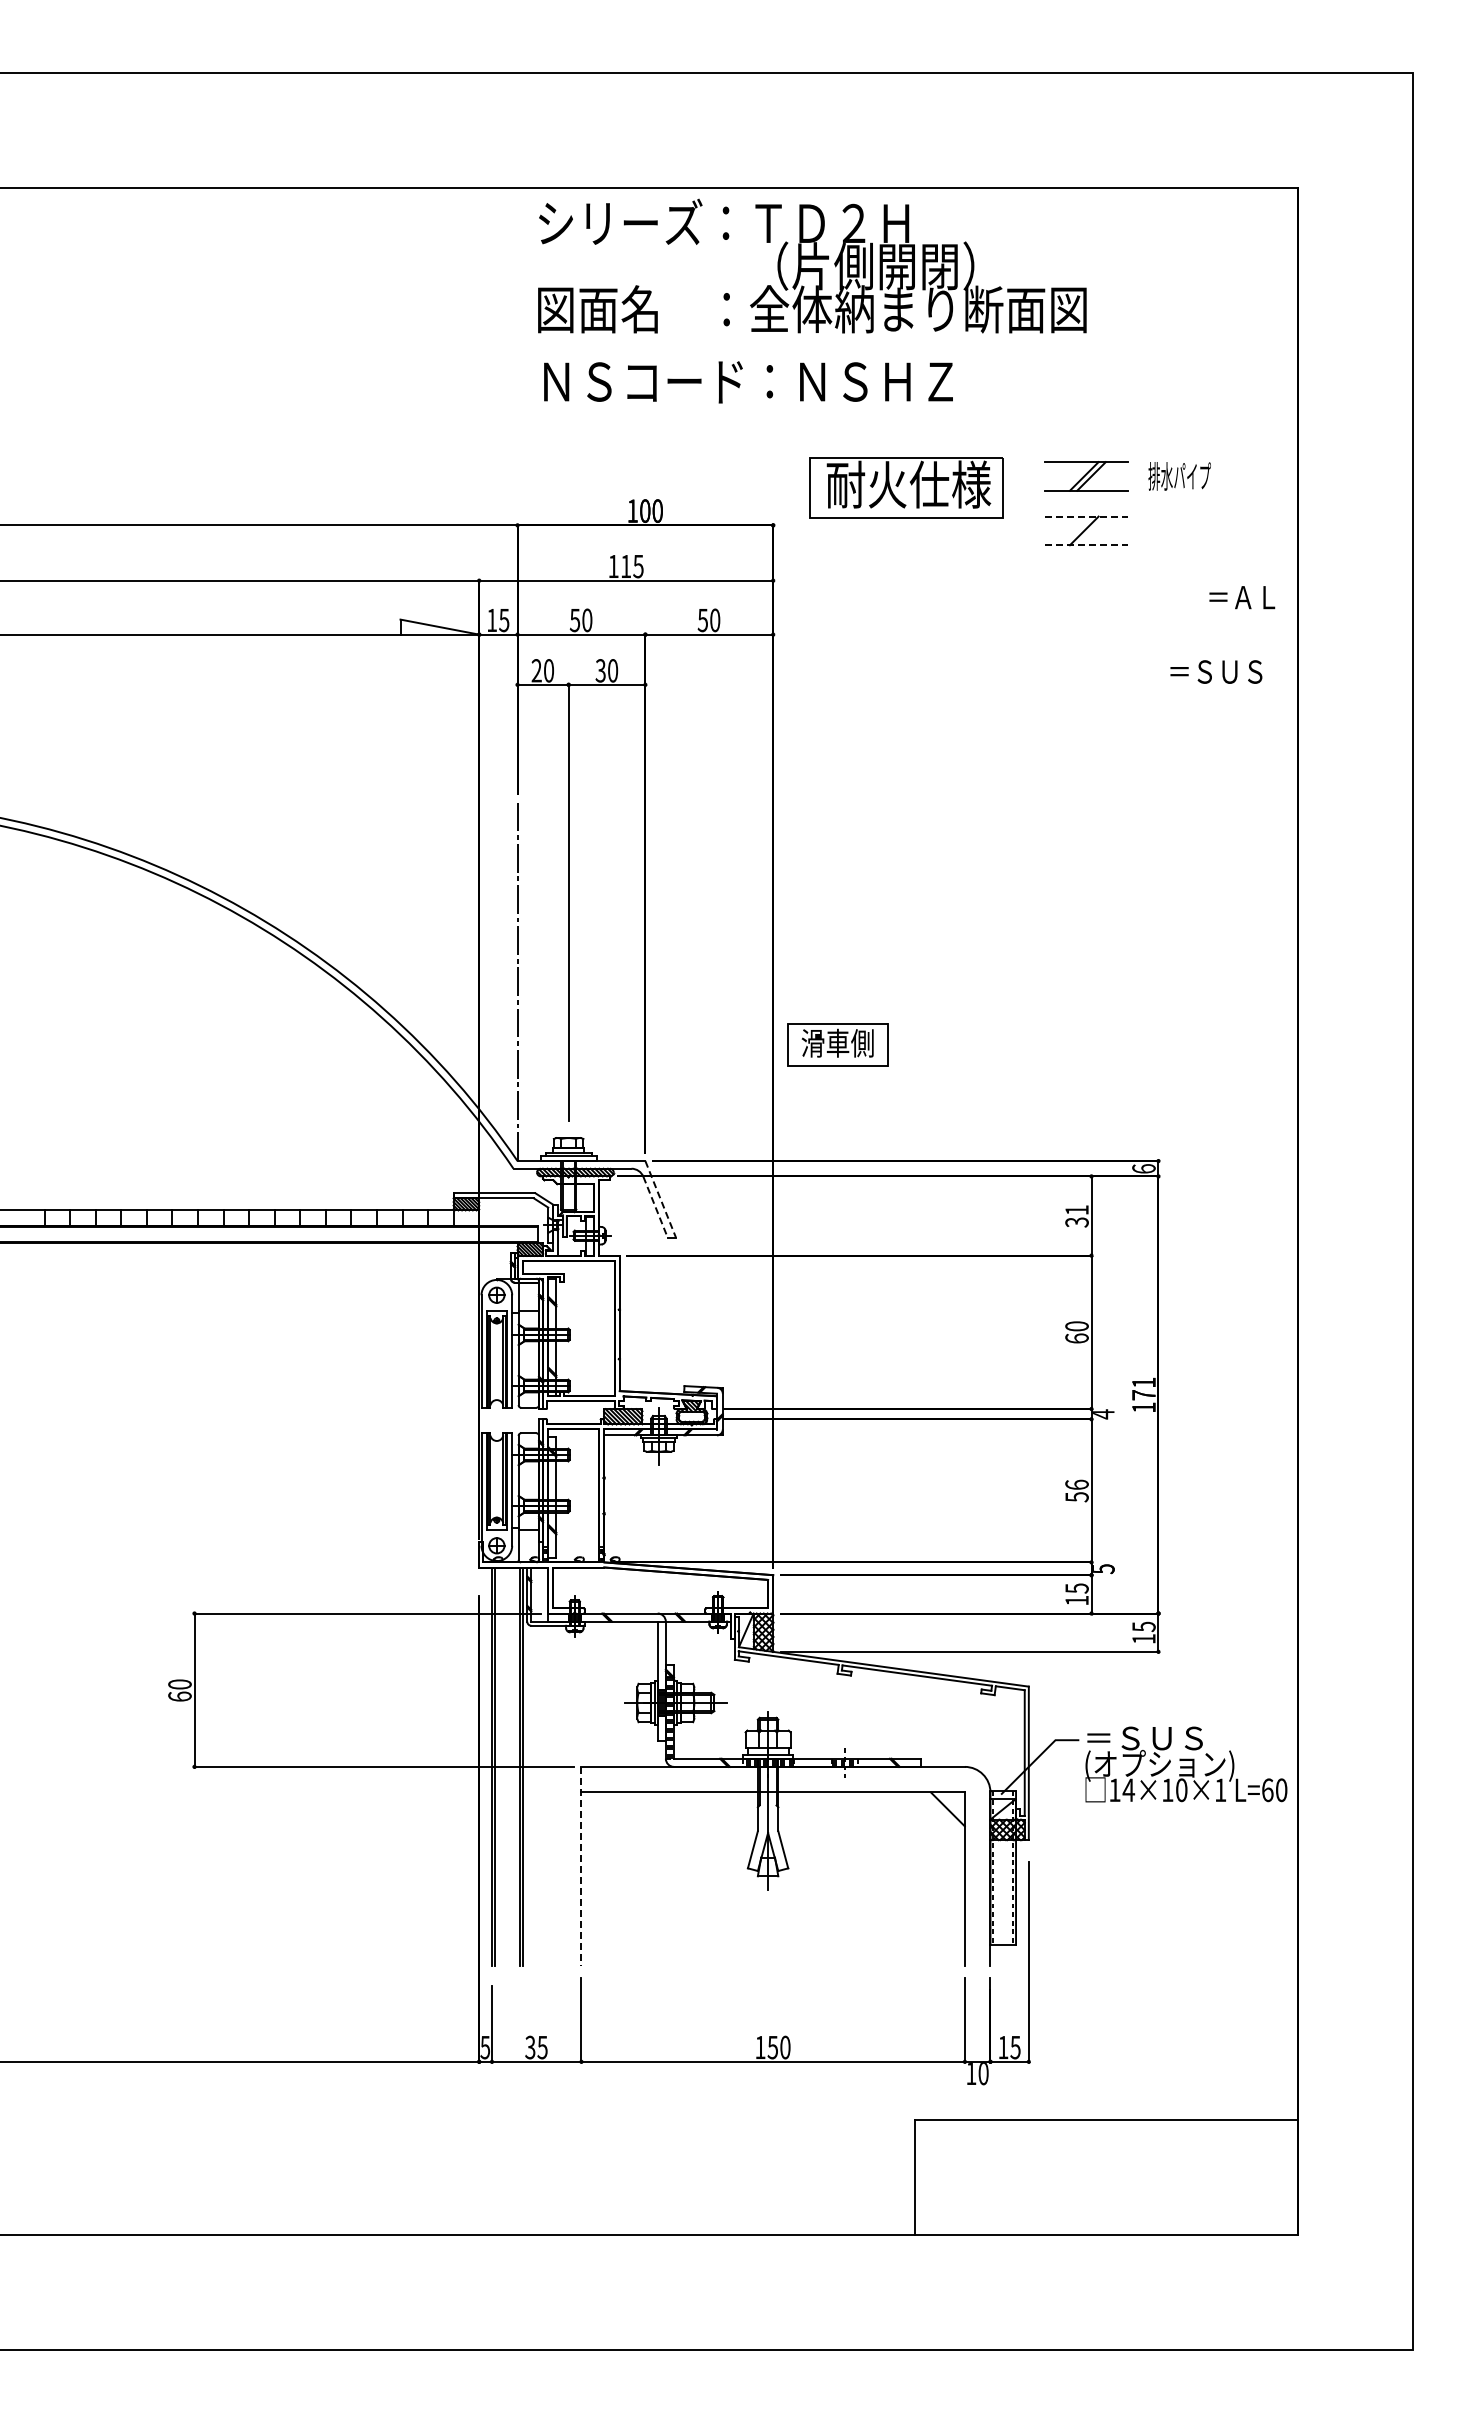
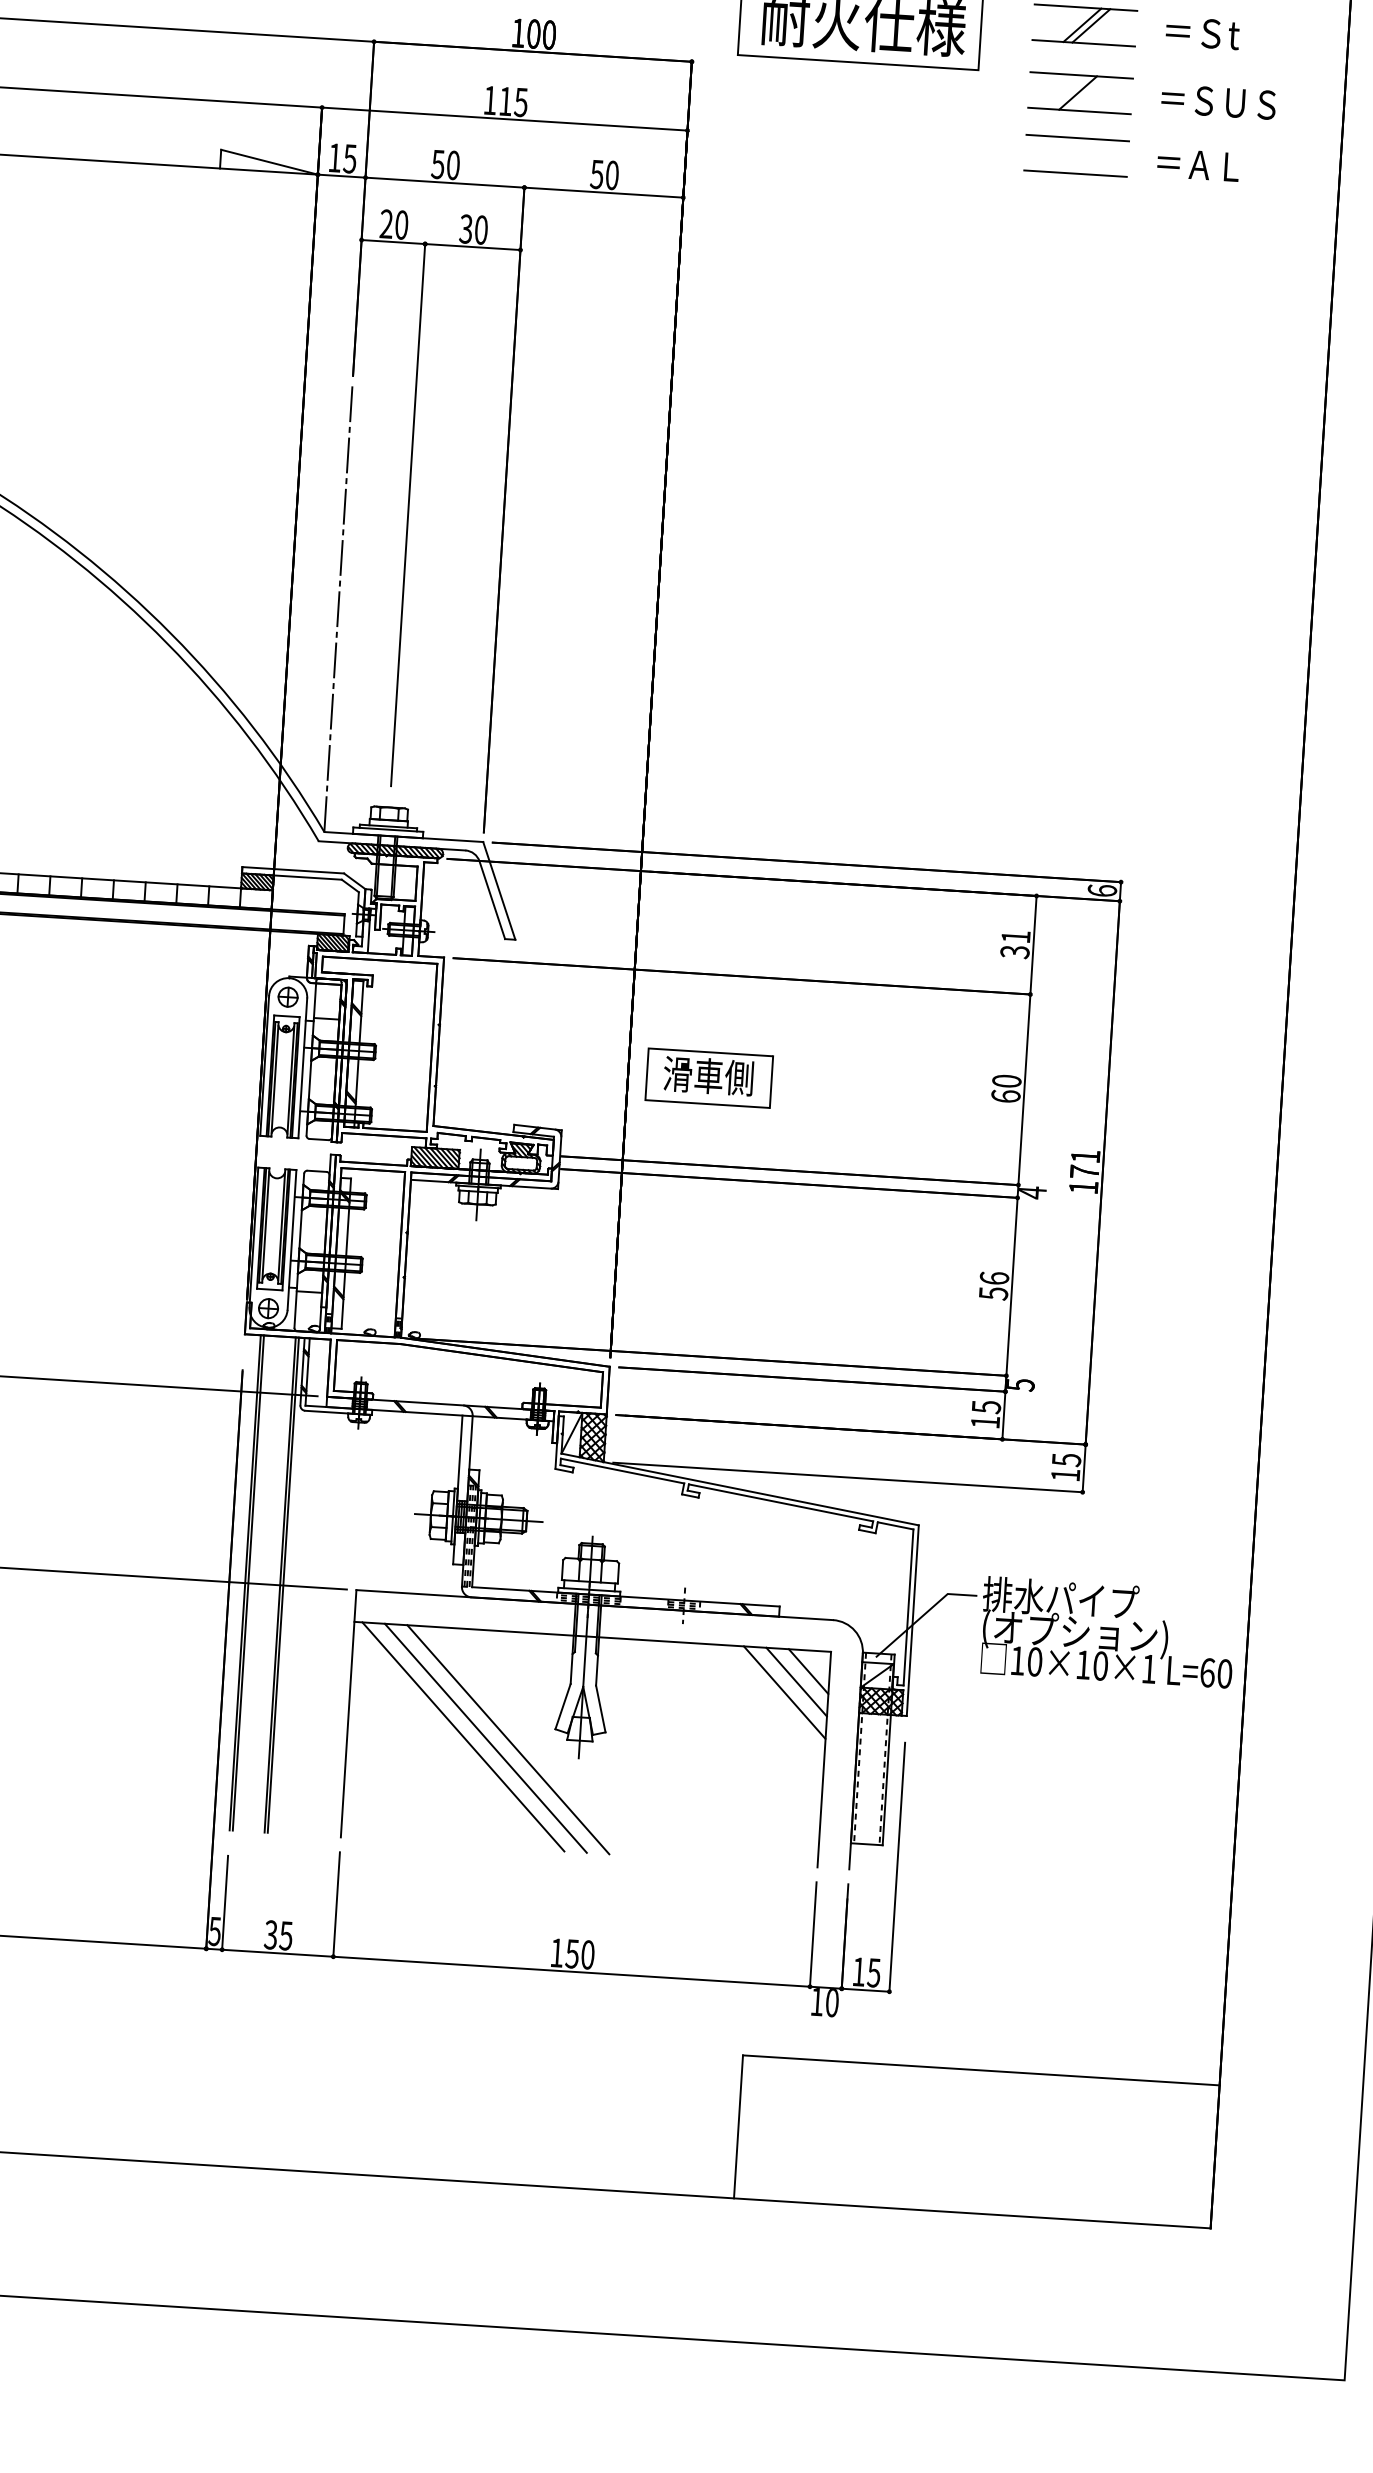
text: (1179, 476) -> (1200, 32), 排水パイプ -> ＝Ｓt
line: (1086, 516) -> (1081, 75), dashed -> solid
line: (1086, 545) -> (1079, 111), dashed -> solid
line: (1086, 567) -> (1078, 138), added
line: (1086, 595) -> (1075, 173), added
text: (1242, 597) -> (1198, 165), moved
text: (1216, 671) -> (1218, 101), moved
part: (837, 1044) -> (708, 1077), moved
line: (660, 1199) -> (499, 890), dashed -> solid
line: (655, 1207) -> (492, 900), dashed -> solid
text: (1146, 1737) -> (1061, 1597), ＝ＳＵＳ -> 排水パイプ
text: (1128, 1790) -> (1034, 1662), 14×10×1 -> 10×10×1
line: (938, 1818) -> (796, 1682), added
line: (929, 1827) -> (784, 1692), added
line: (581, 1866) -> (348, 1713), dashed -> solid
line: (674, 1878) -> (463, 1736), added
line: (692, 1878) -> (485, 1737), added
line: (710, 1878) -> (508, 1738), added

